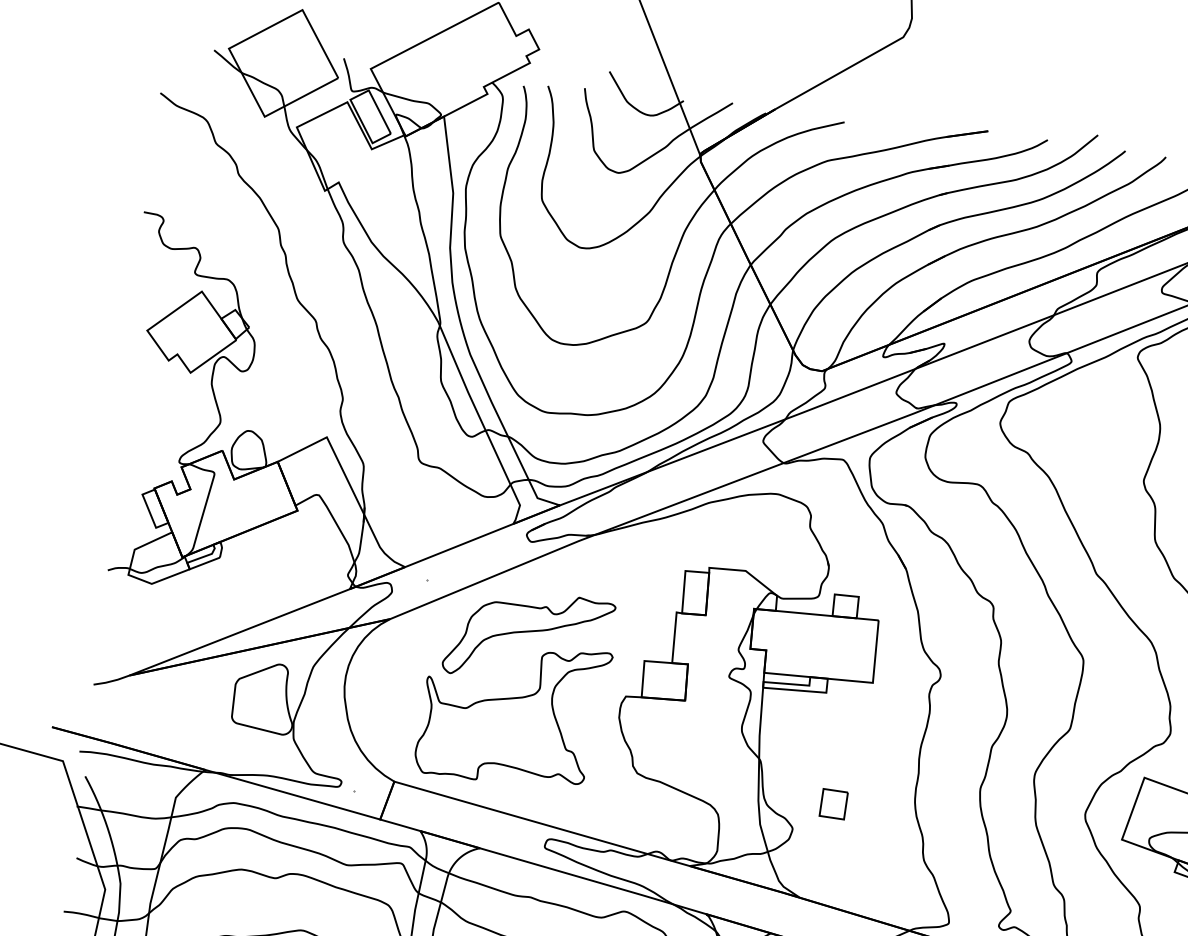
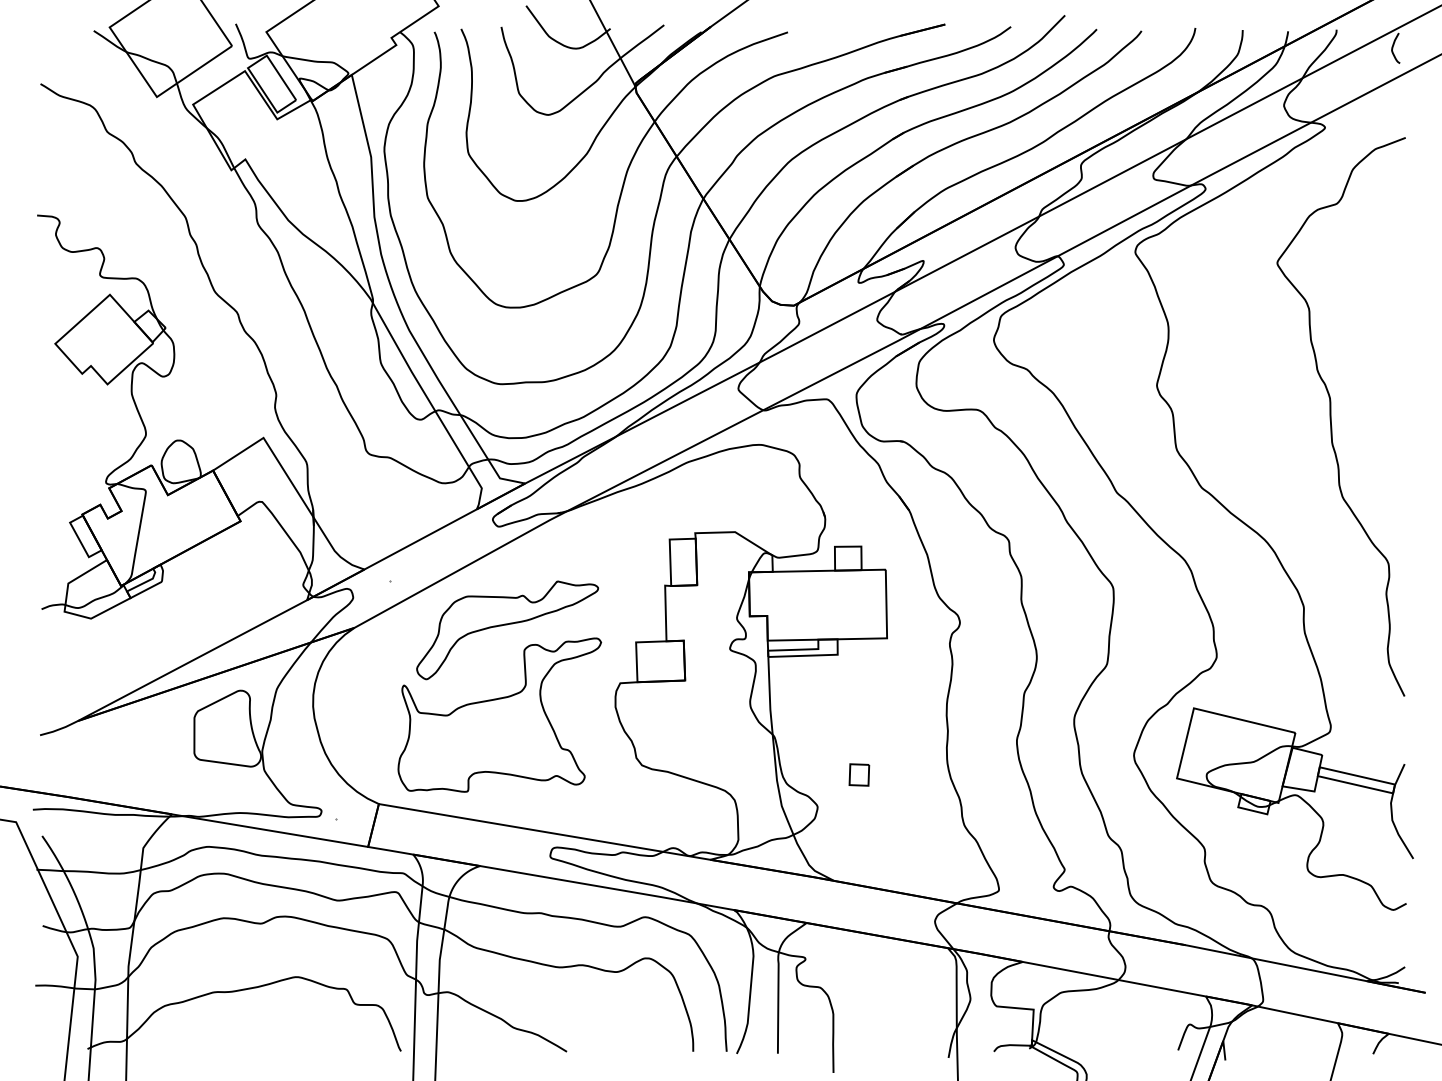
part: (833, 803) -> (859, 774), size x0.7

